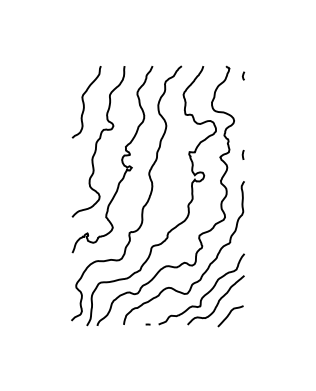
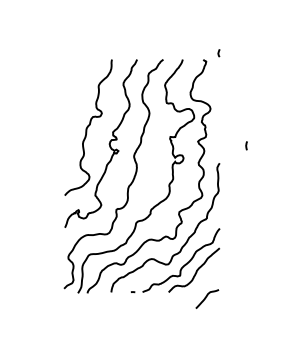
curve: (243, 75) -> (218, 52), moved
curve: (84, 102) -> (75, 92), removed
curve: (242, 154) -> (245, 145), moved
curve: (229, 315) -> (206, 298), moved

